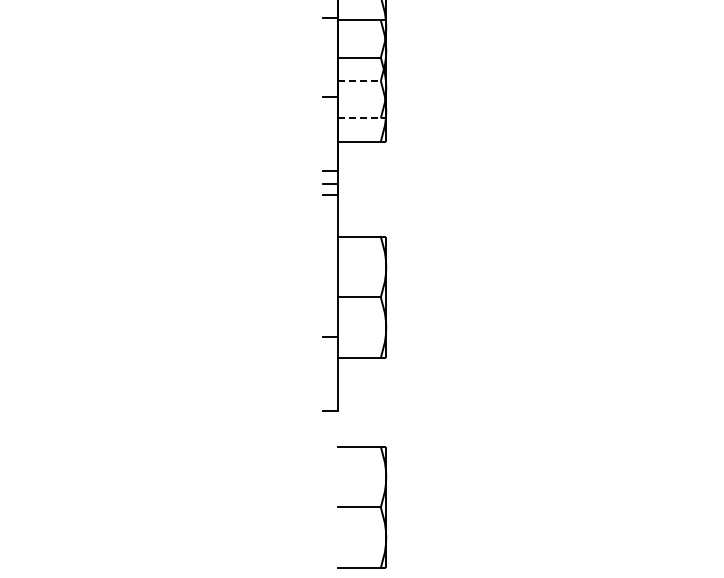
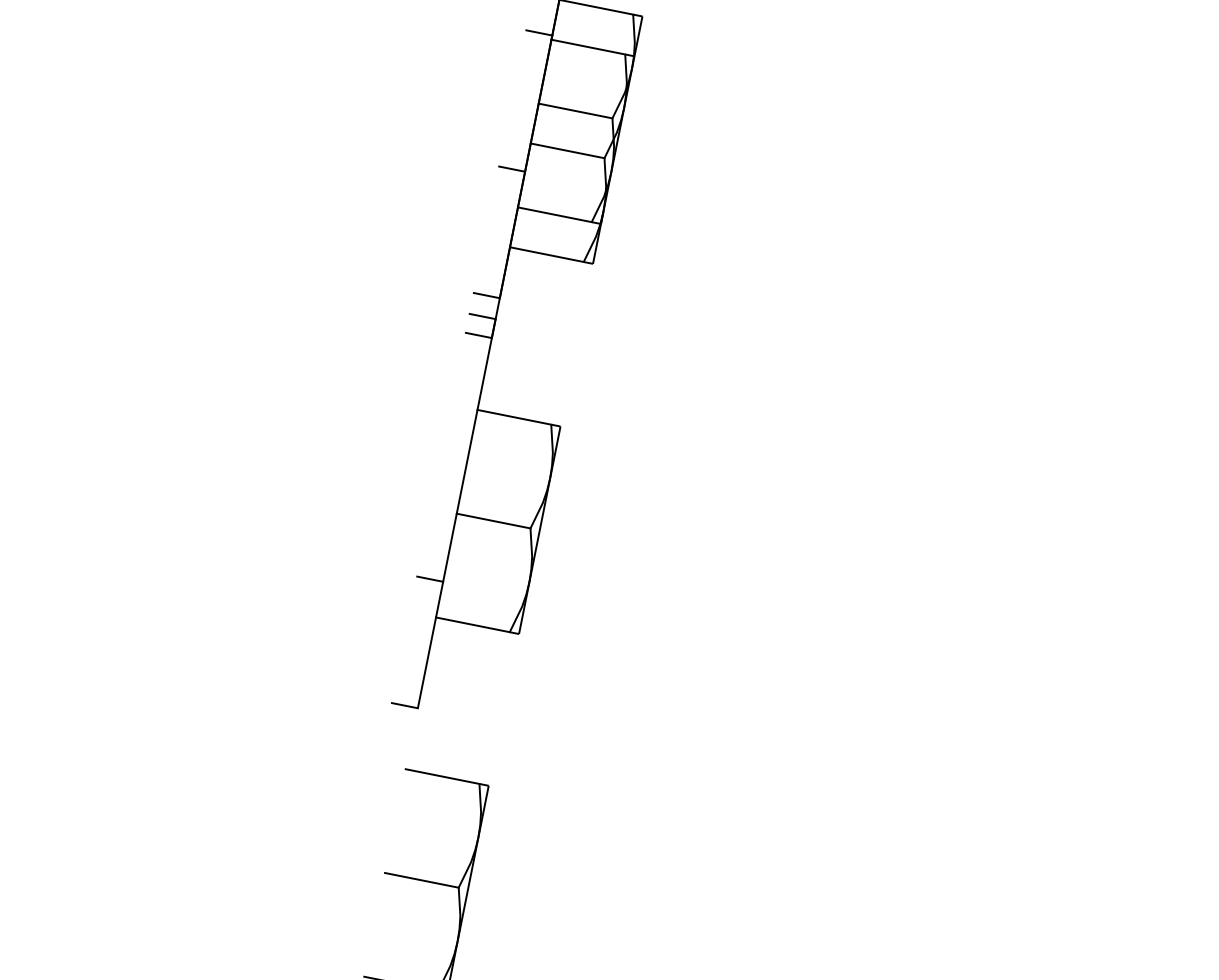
line: (359, 80) -> (568, 150), dashed -> solid
line: (359, 118) -> (555, 215), dashed -> solid

